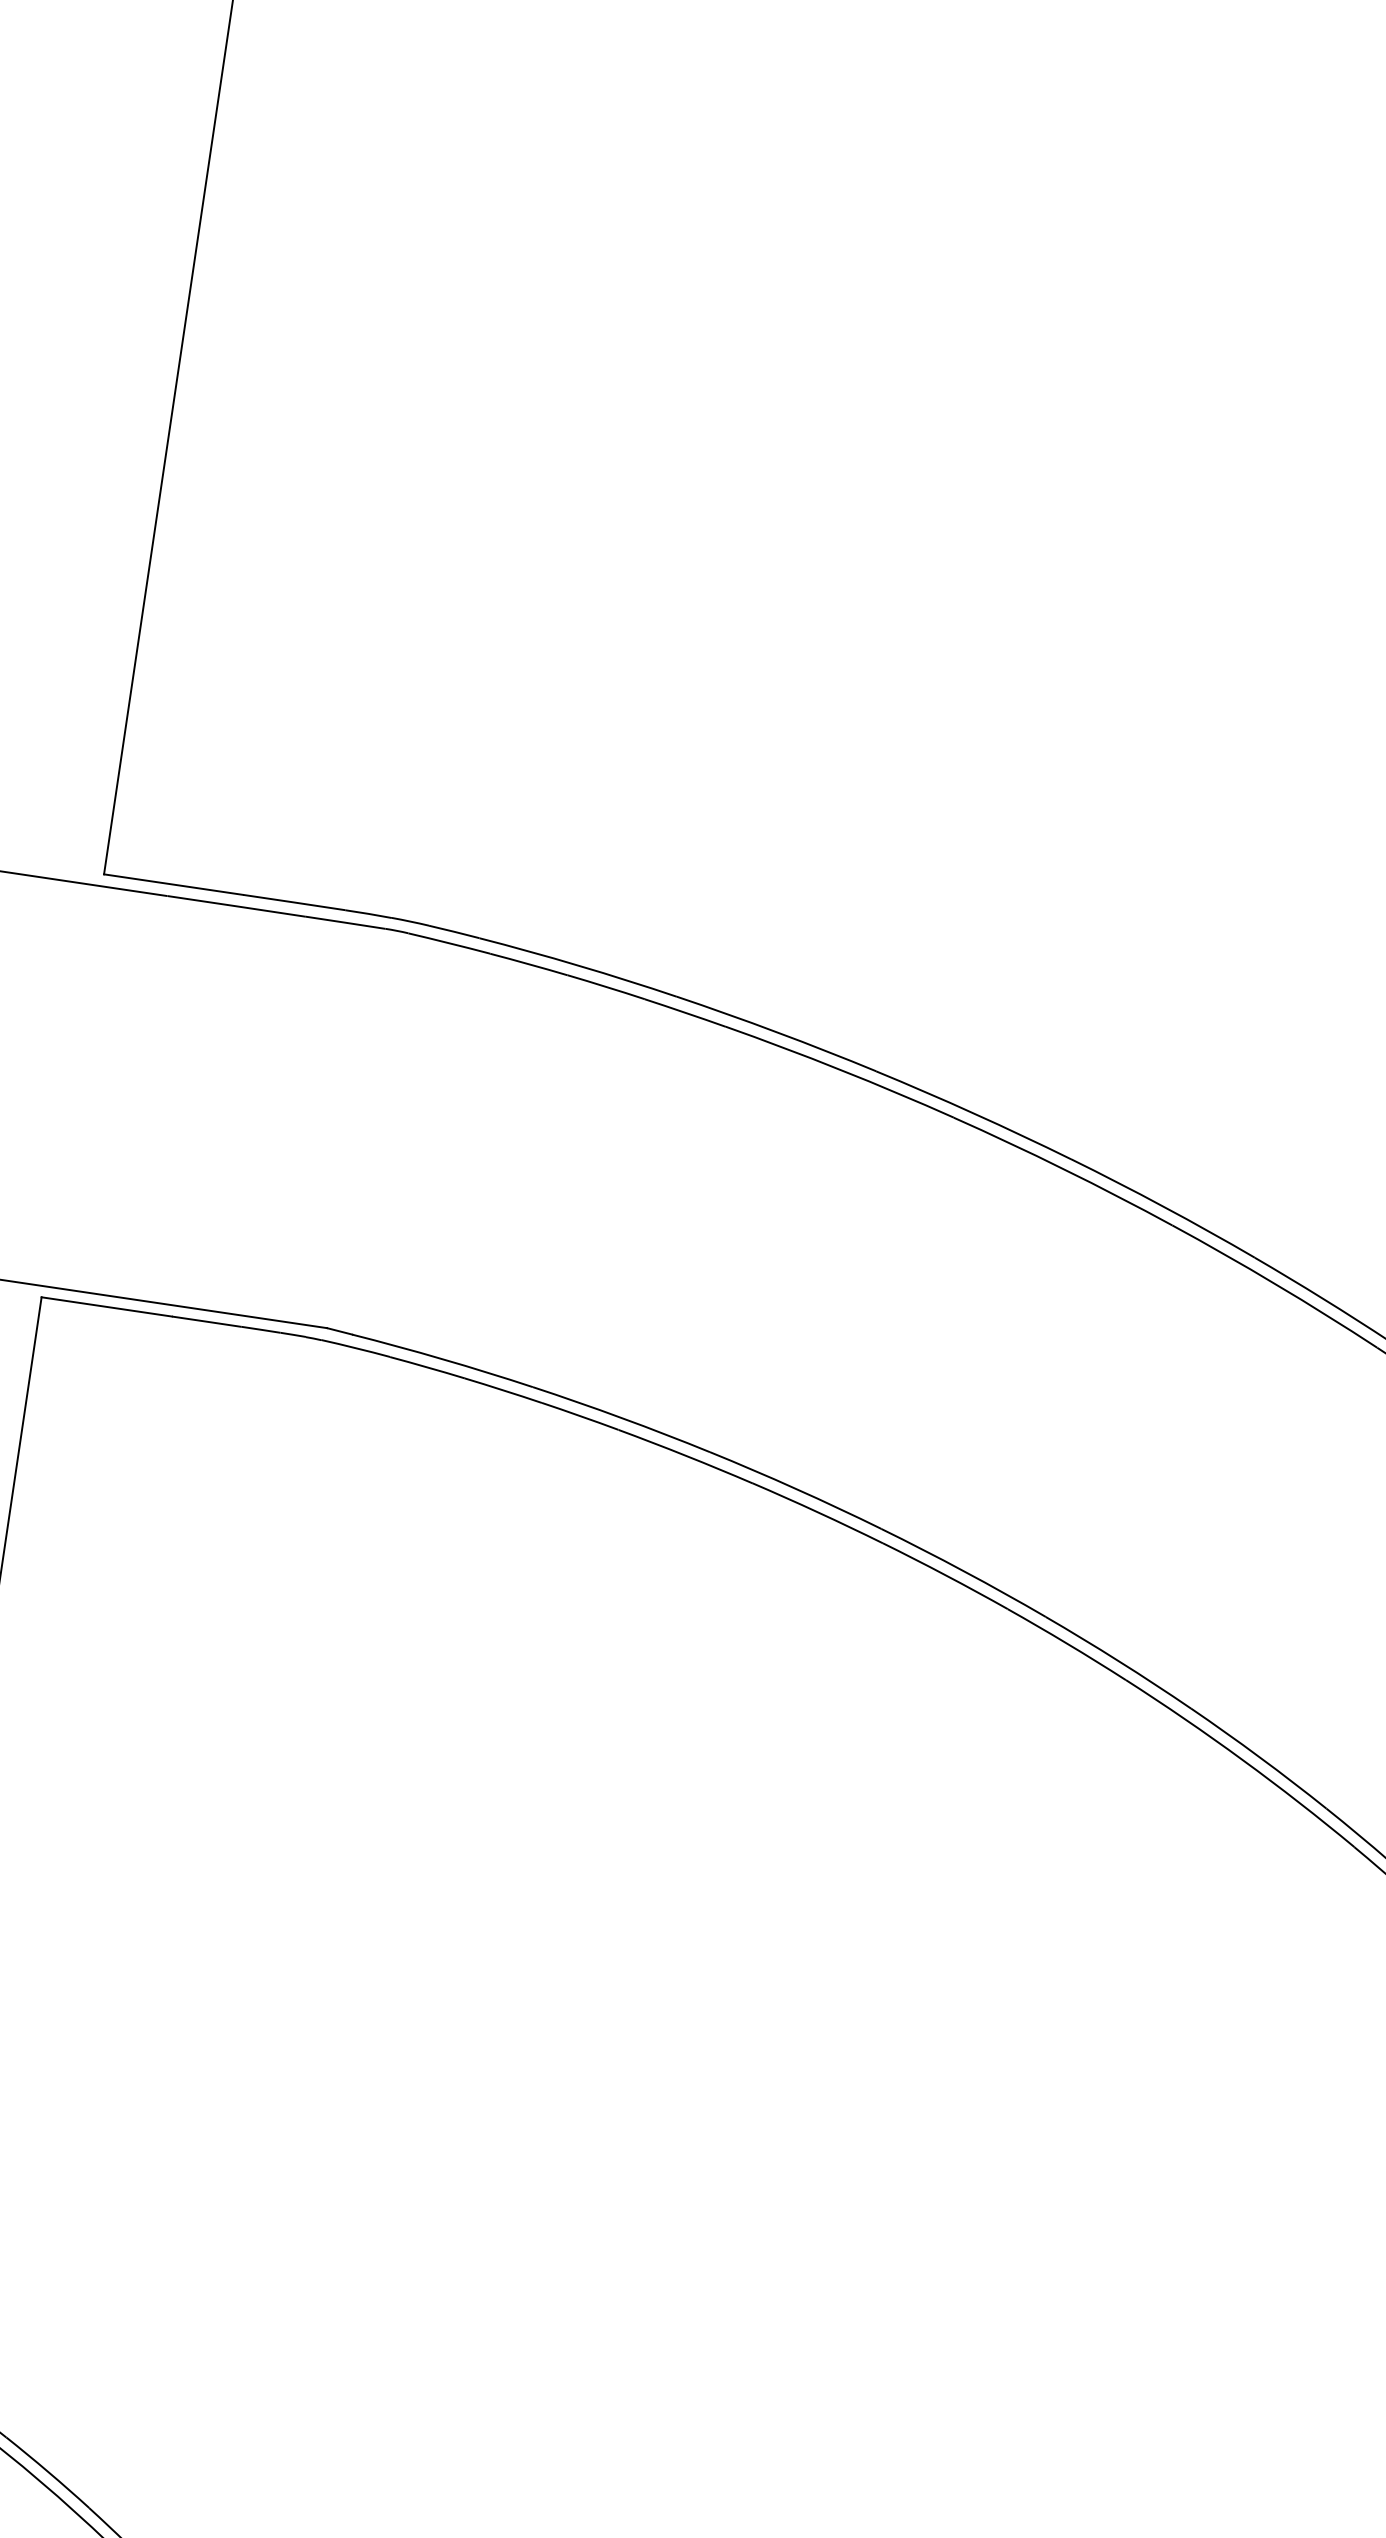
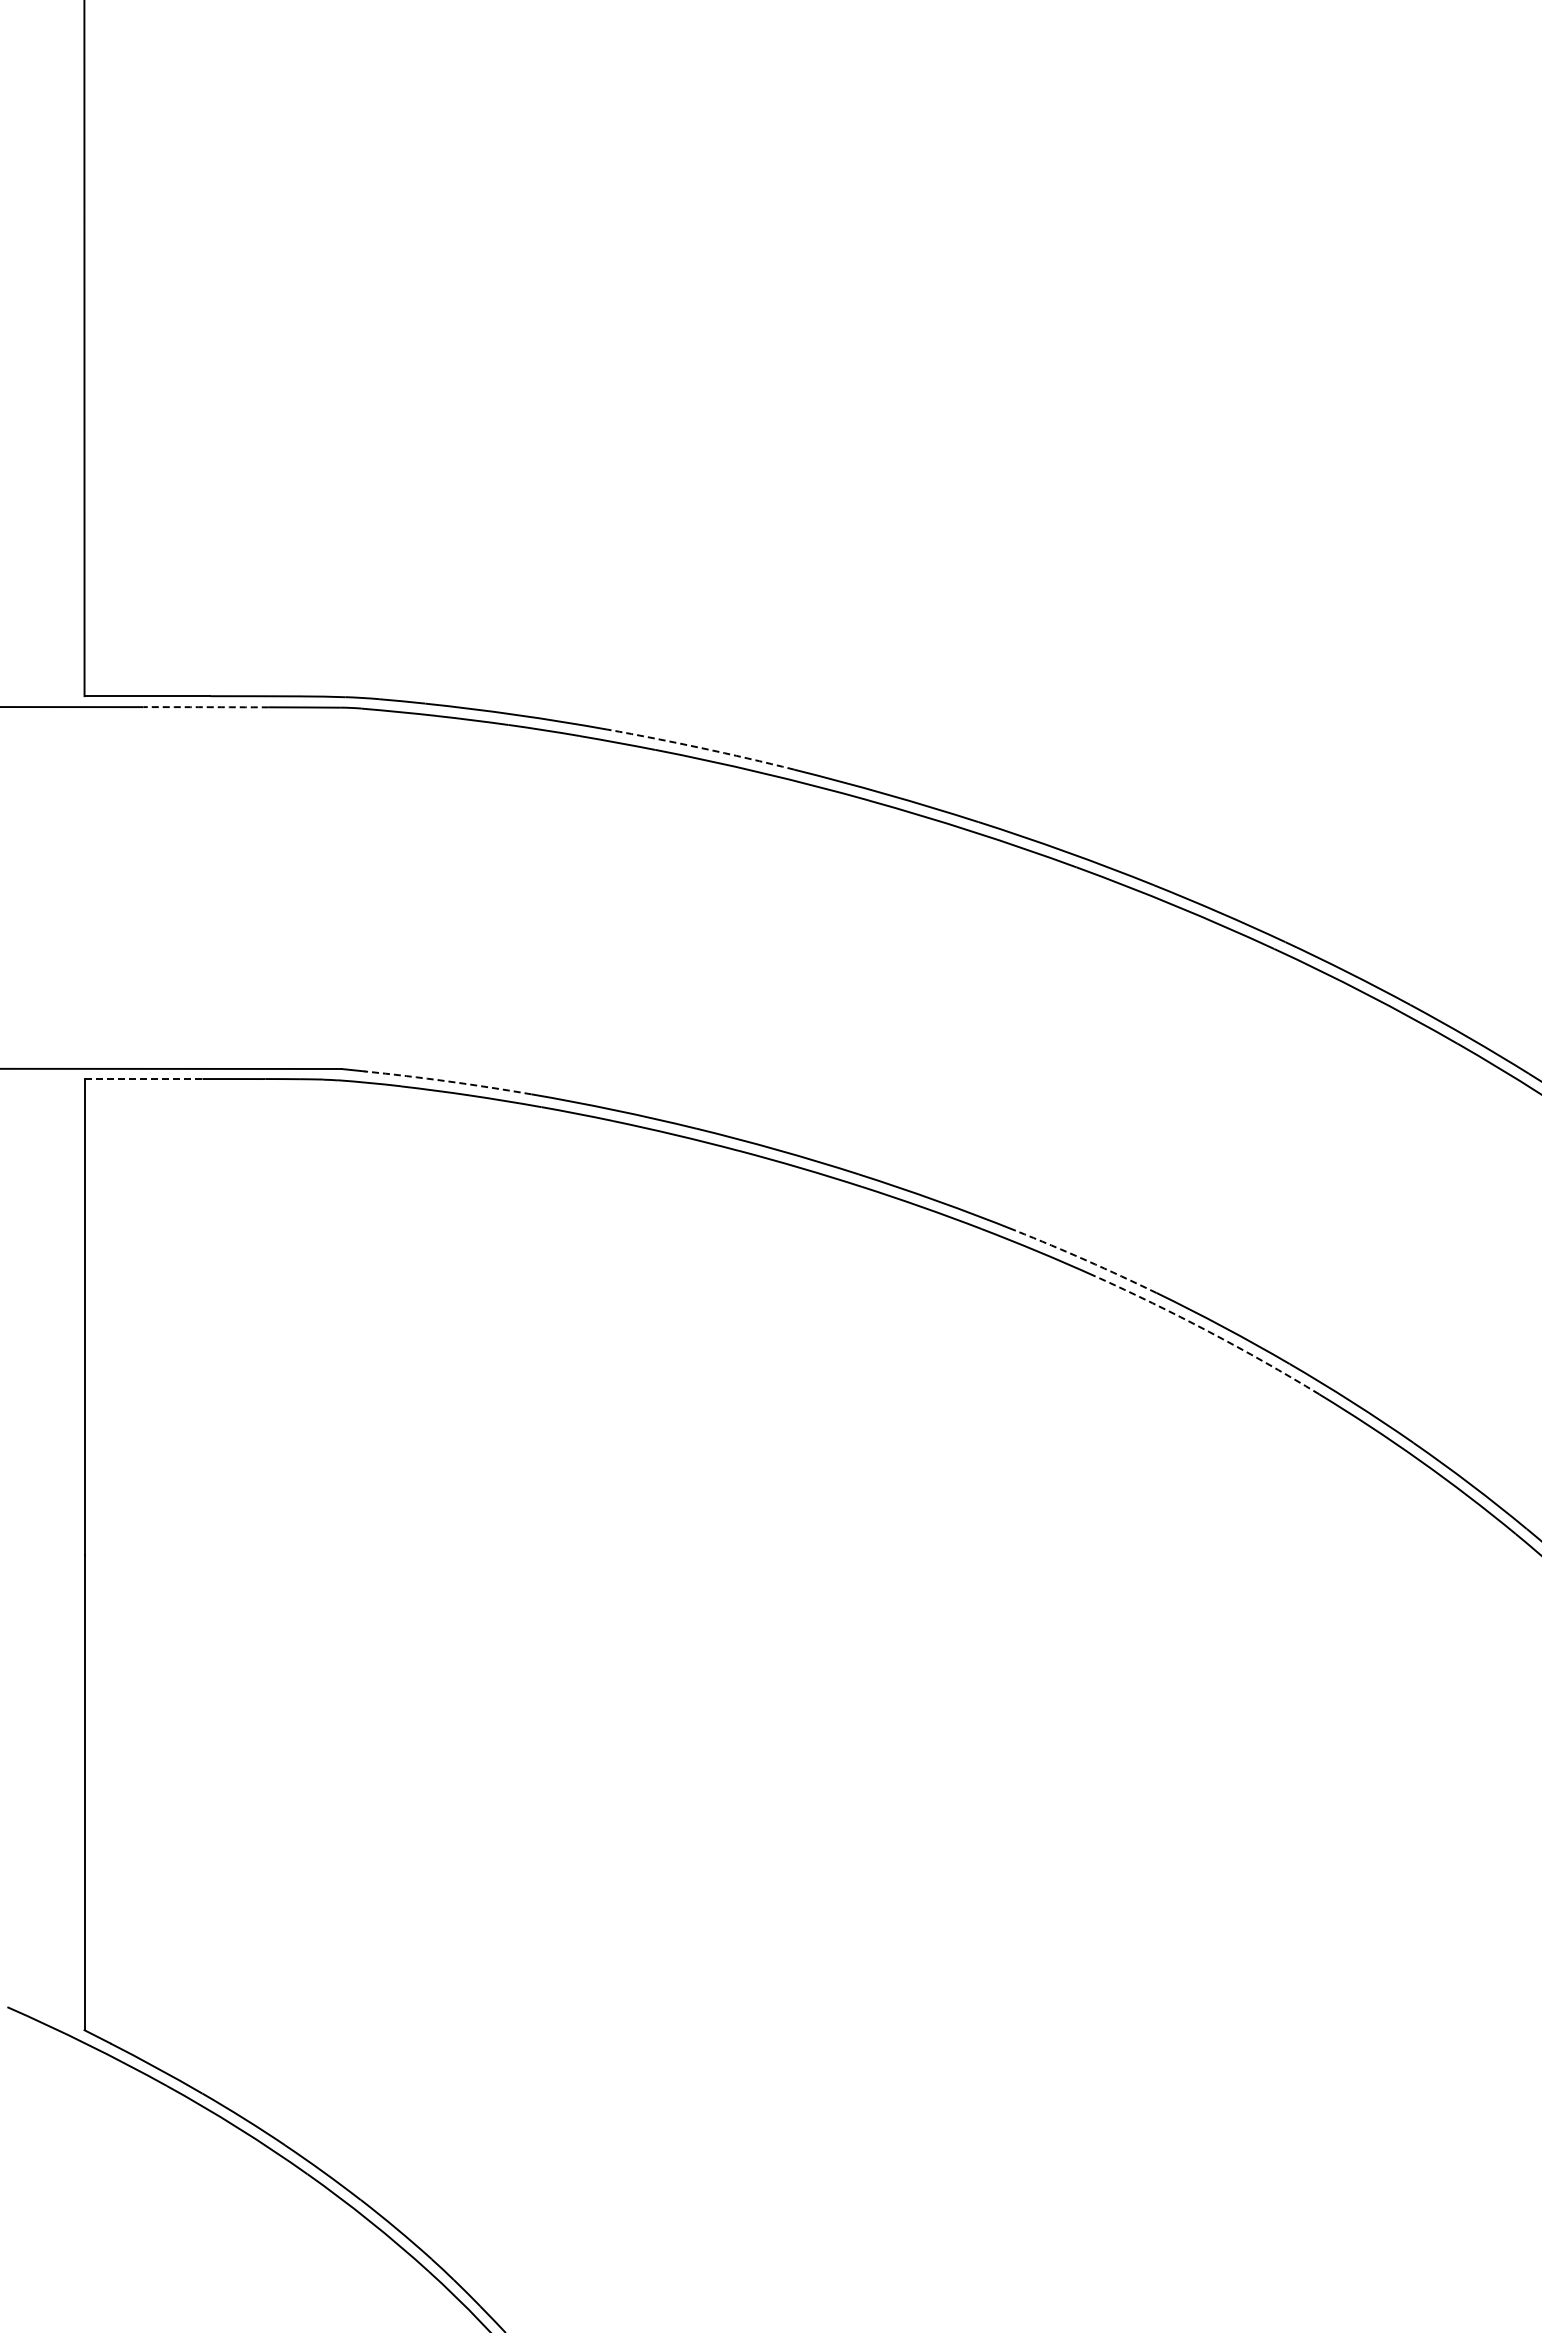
arc: (236, 906) -> (206, 707), solid -> dashed
arc: (777, 1032) -> (701, 748), solid -> dashed
line: (106, 1307) -> (143, 1079), solid -> dashed
arc: (443, 1359) -> (448, 1081), solid -> dashed
arc: (1118, 1661) -> (1086, 1260), solid -> dashed
arc: (1243, 1759) -> (1209, 1331), solid -> dashed

